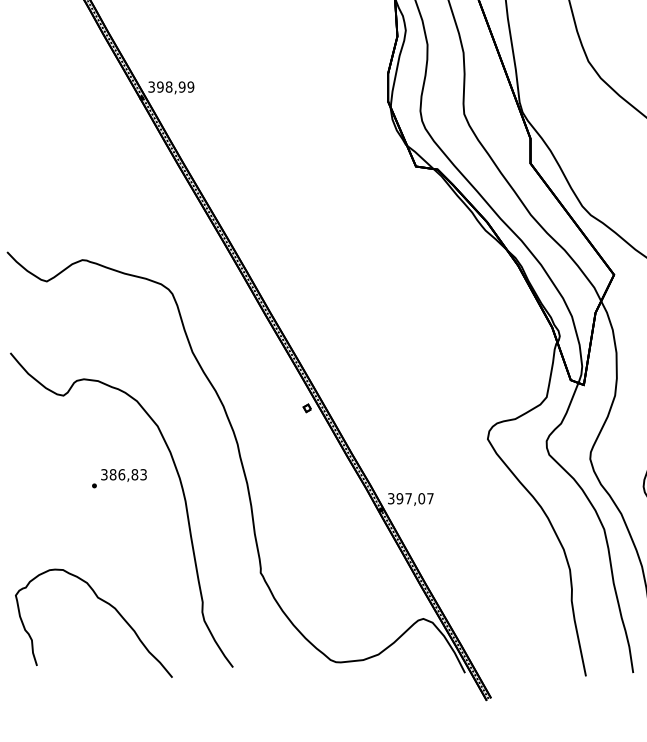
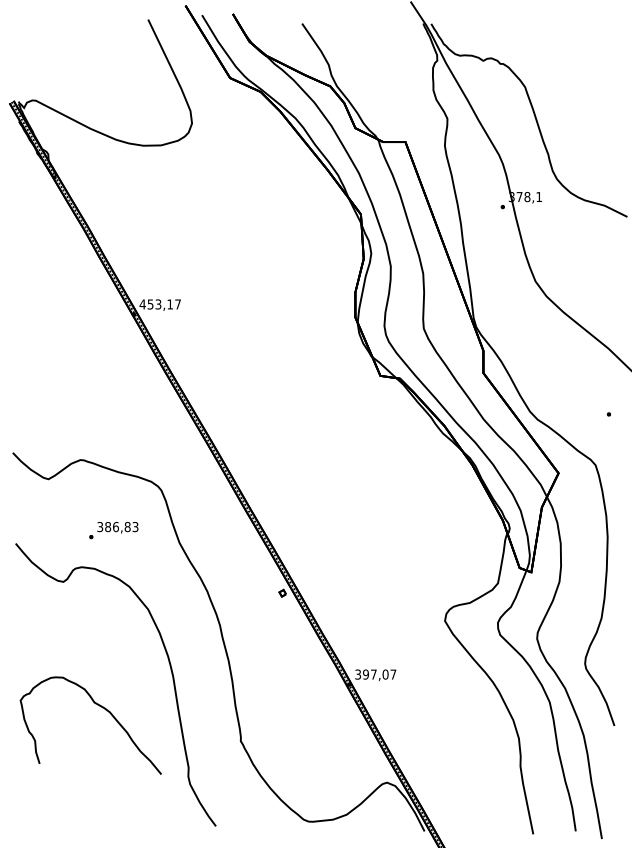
text: (171, 87) -> (160, 304), 398,99 -> 453,17
text: (119, 478) -> (113, 530), moved
curve: (106, 604) -> (102, 708), moved

